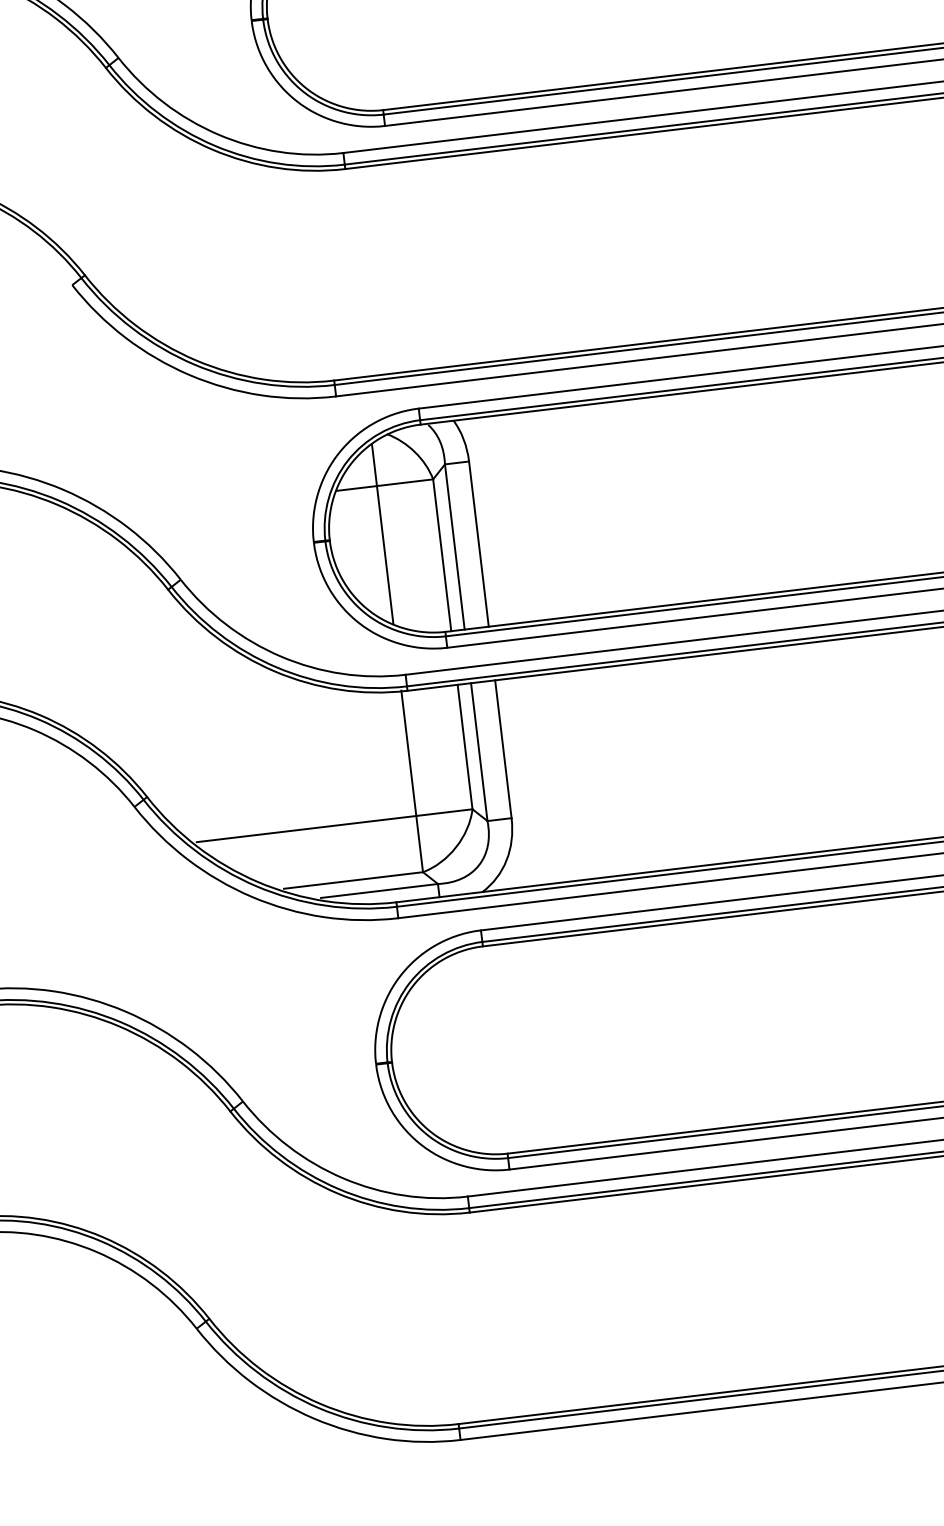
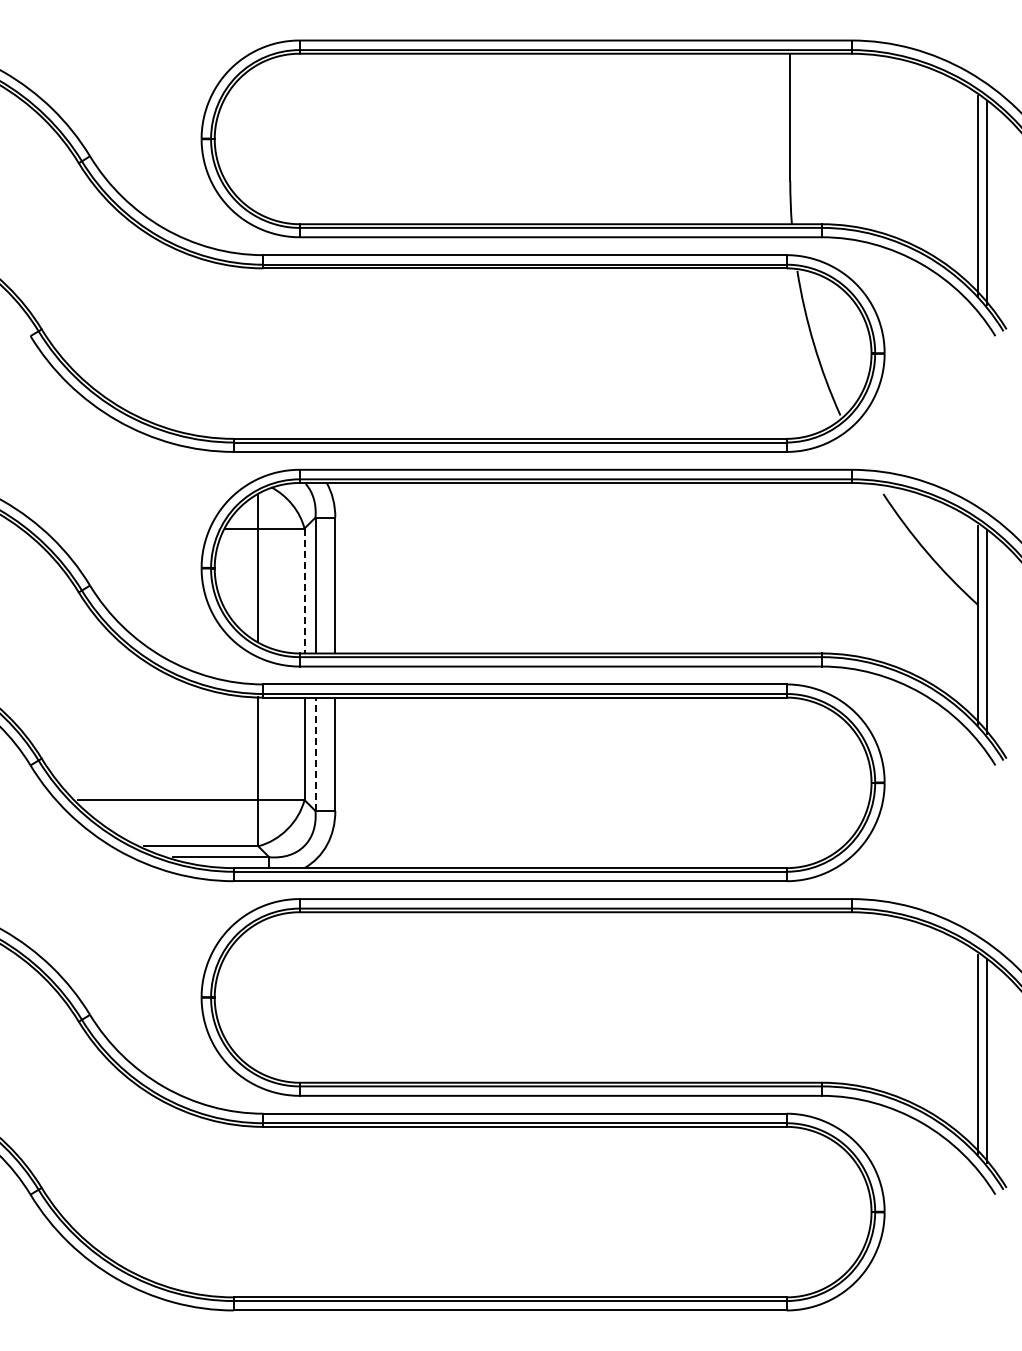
line: (442, 555) -> (304, 591), solid -> dashed
line: (479, 752) -> (315, 754), solid -> dashed

